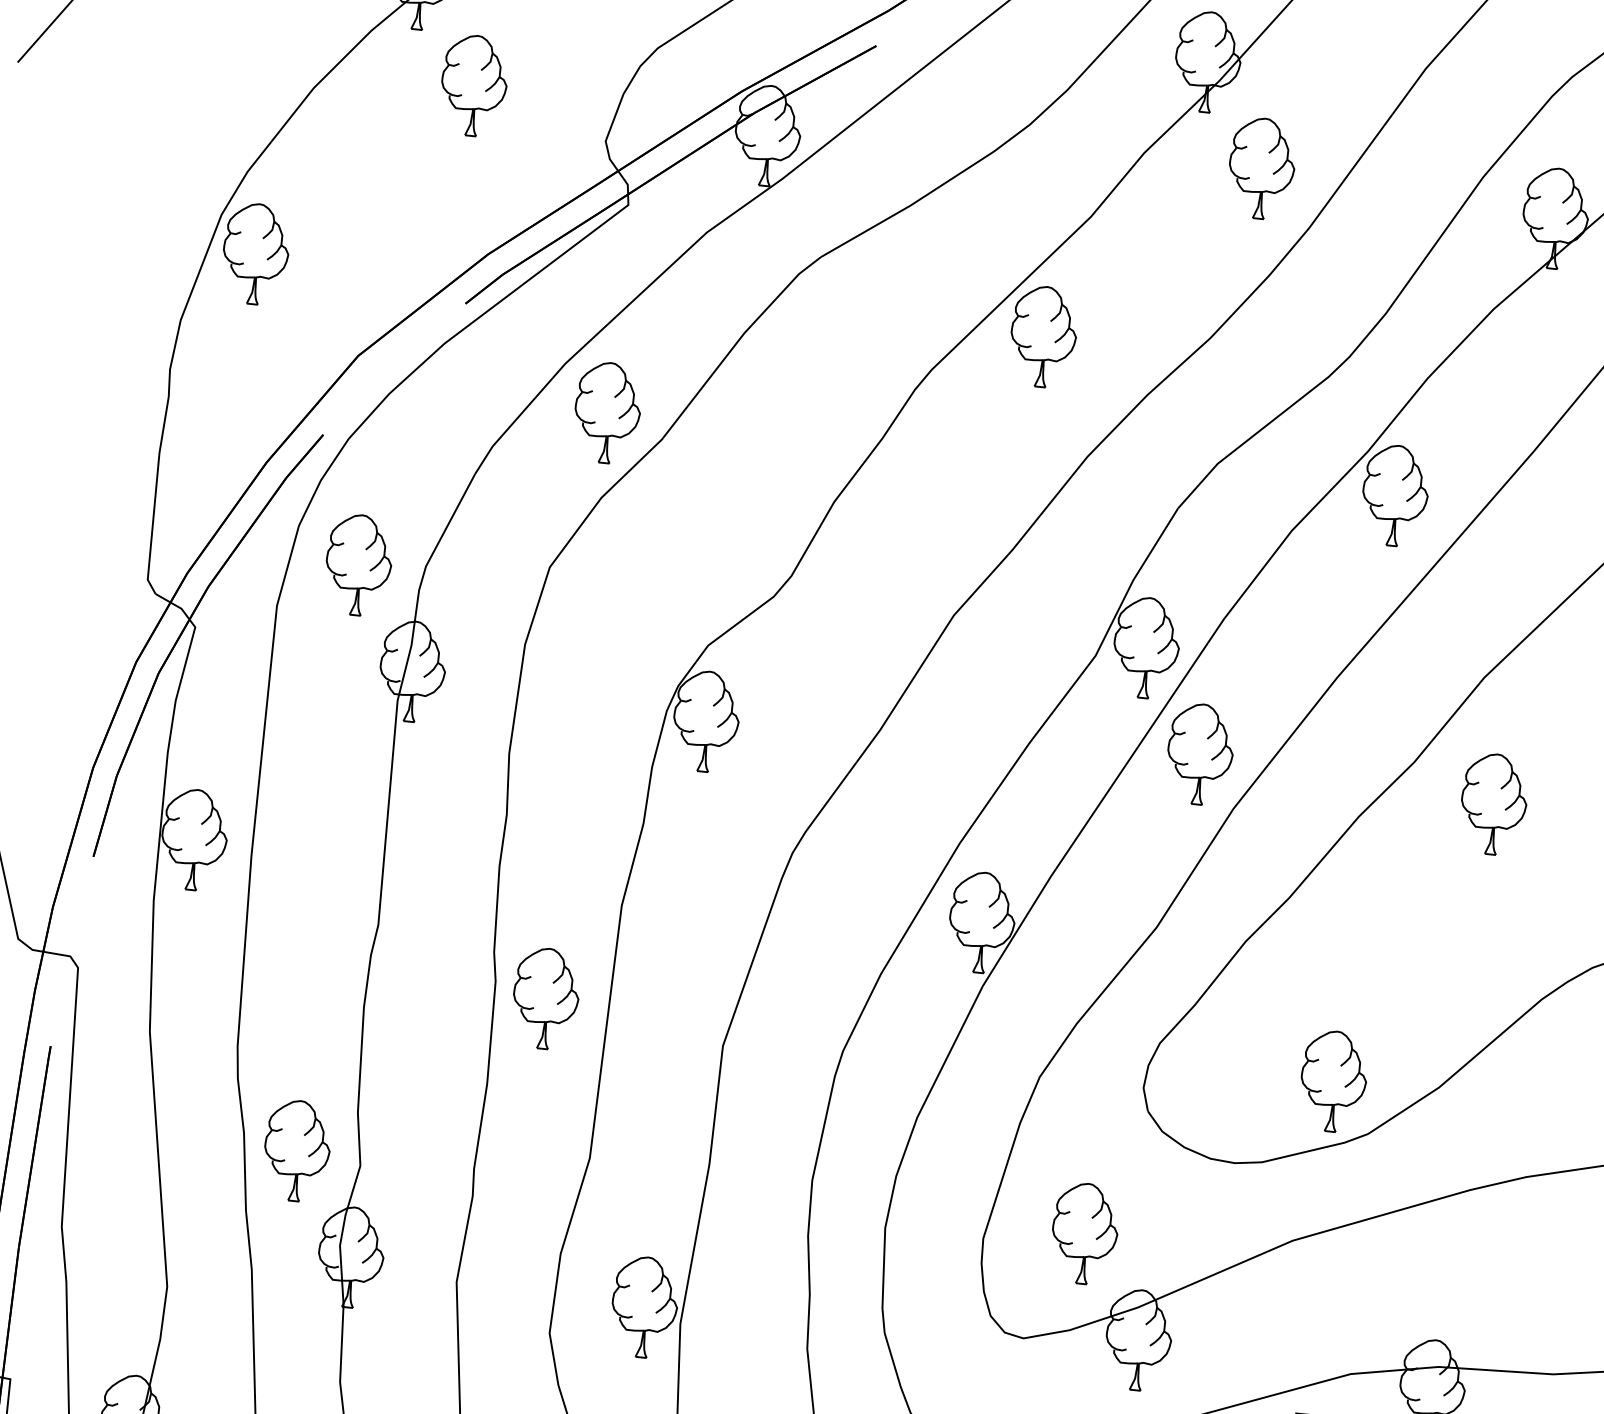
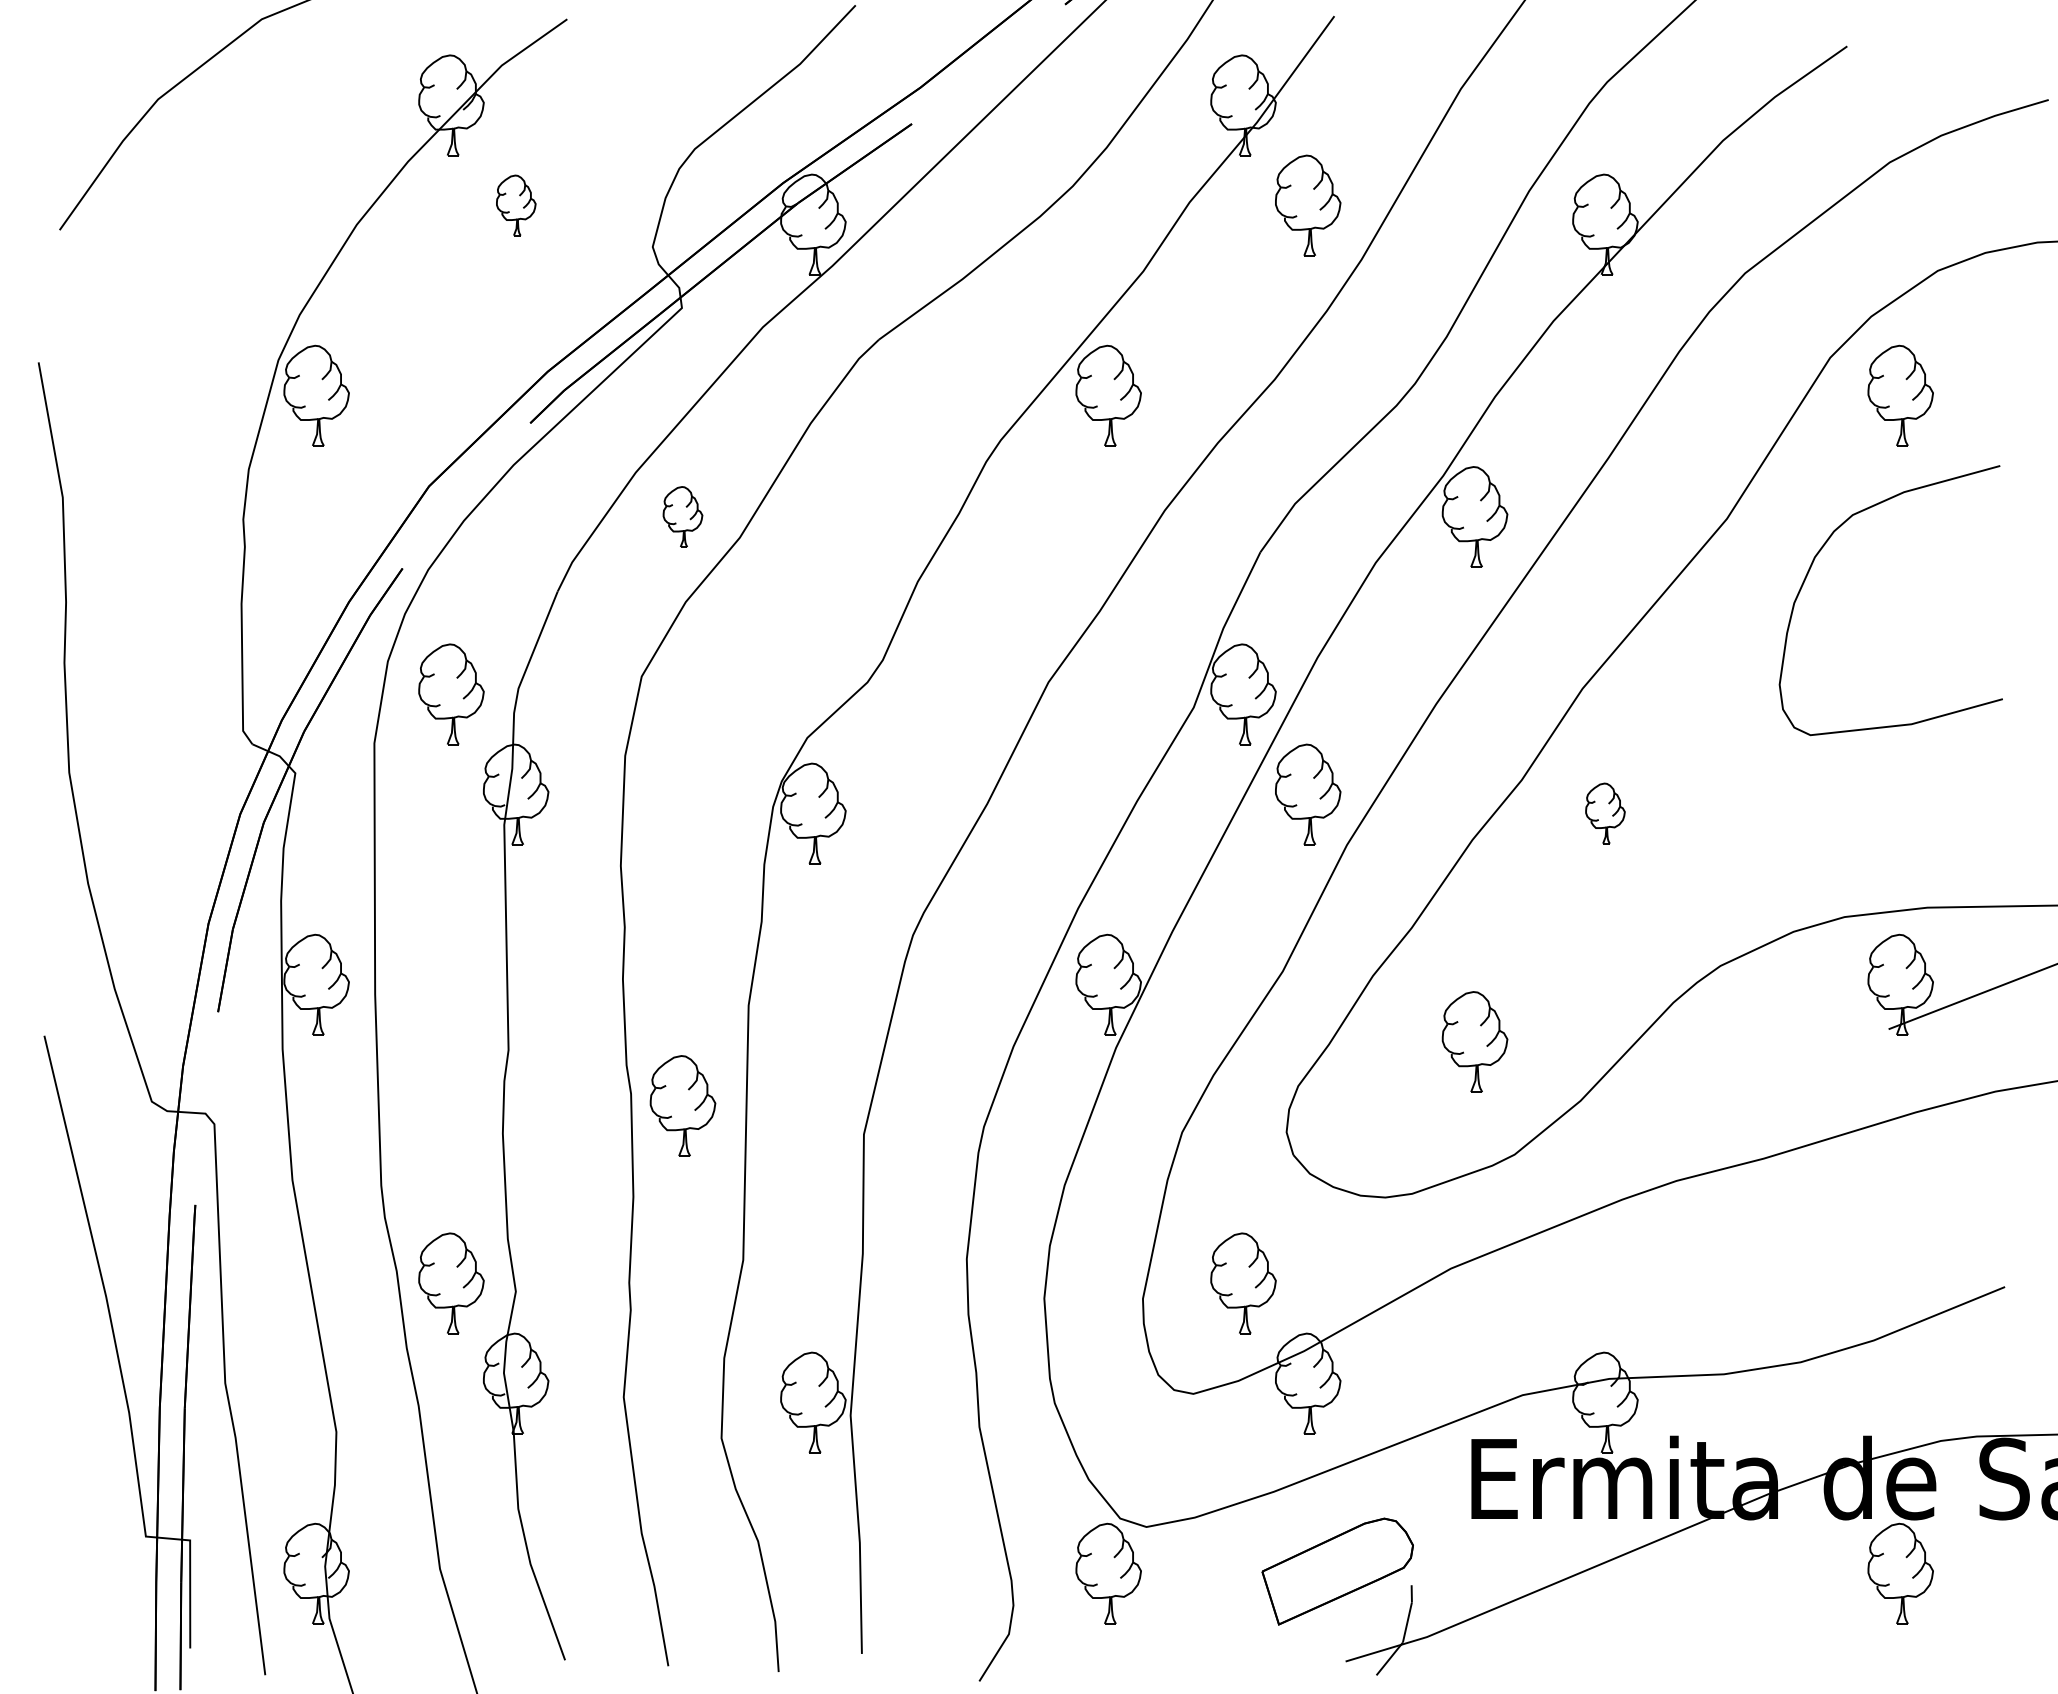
part: (474, 85) -> (516, 205), size x0.6
part: (607, 412) -> (682, 516), size x0.6
part: (1494, 804) -> (1605, 813), size x0.6
part: (1333, 1080) -> (1474, 1041), moved

